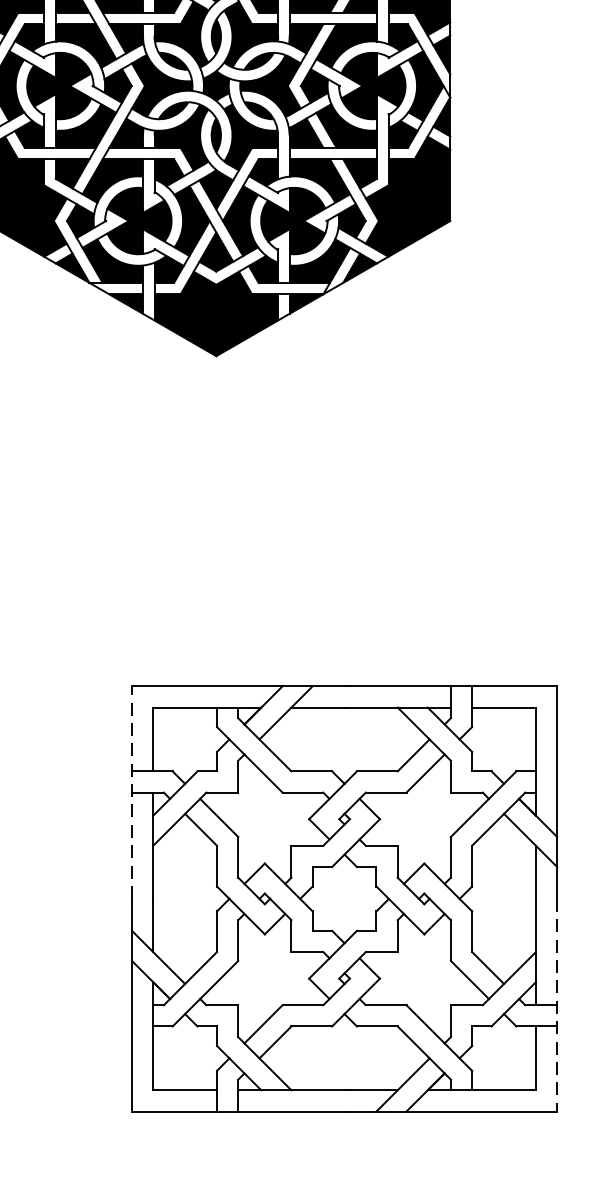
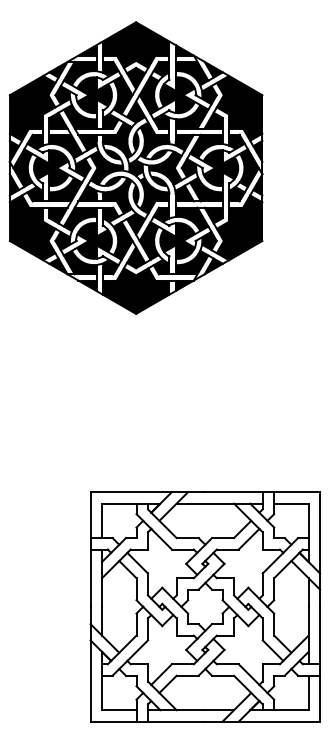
line: (131, 792) -> (90, 549), dashed -> solid
line: (557, 1005) -> (320, 664), dashed -> solid

